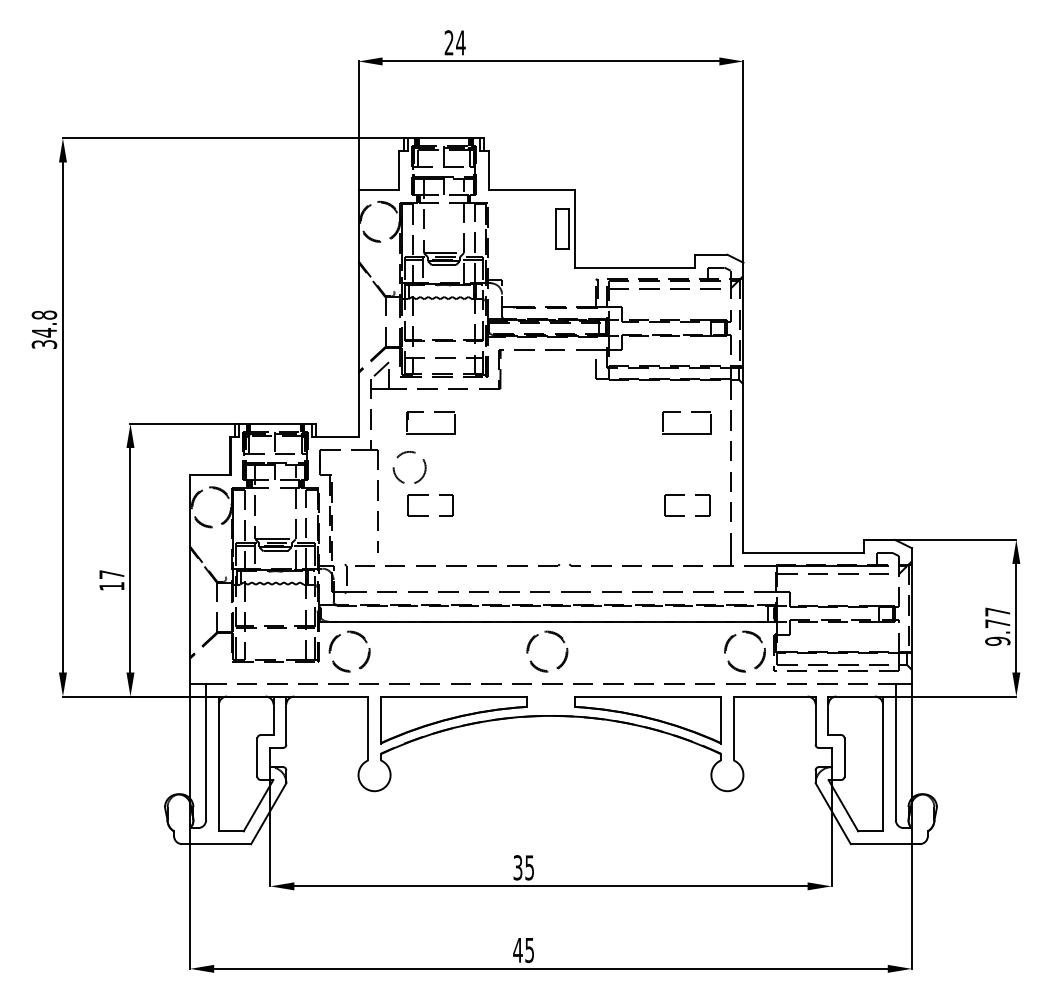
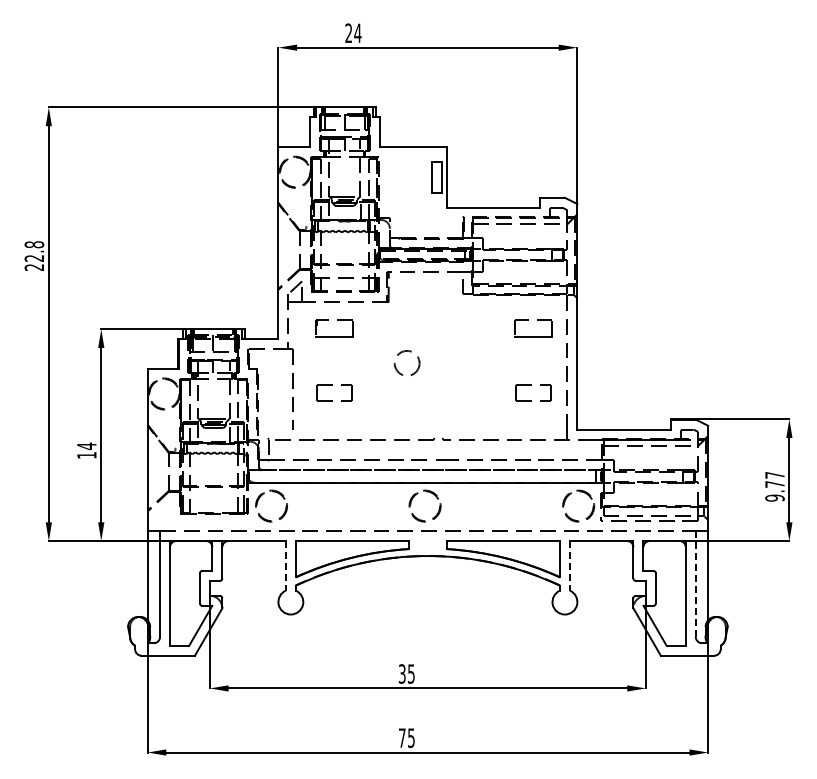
text: (44, 338) -> (34, 262), 34.8 -> 22.8
circle: (408, 466) -> (406, 362), moved
text: (111, 574) -> (86, 446), 17 -> 14
line: (367, 728) -> (285, 565), solid -> dashed
line: (733, 728) -> (569, 565), solid -> dashed
line: (895, 752) -> (695, 584), solid -> dashed
text: (516, 949) -> (401, 737), 45 -> 75

